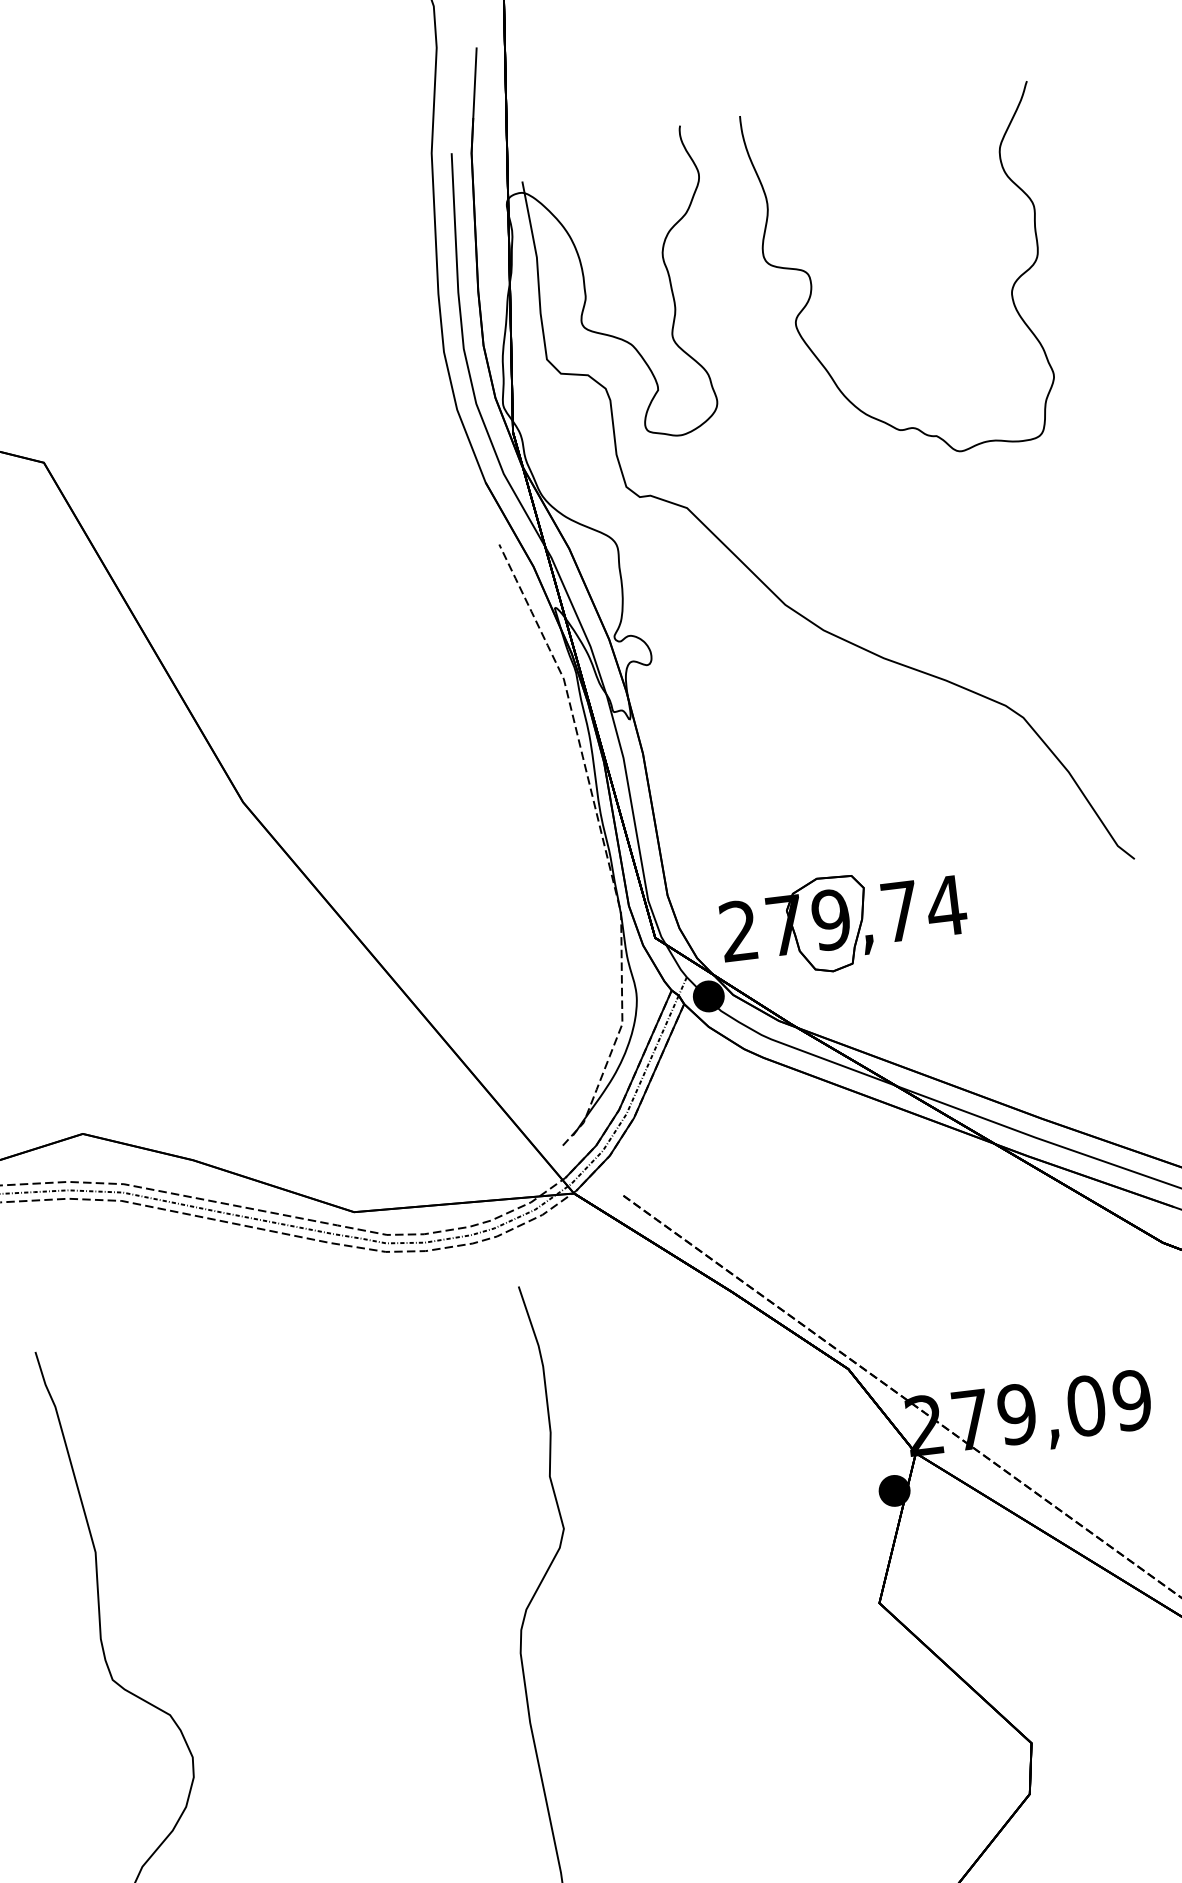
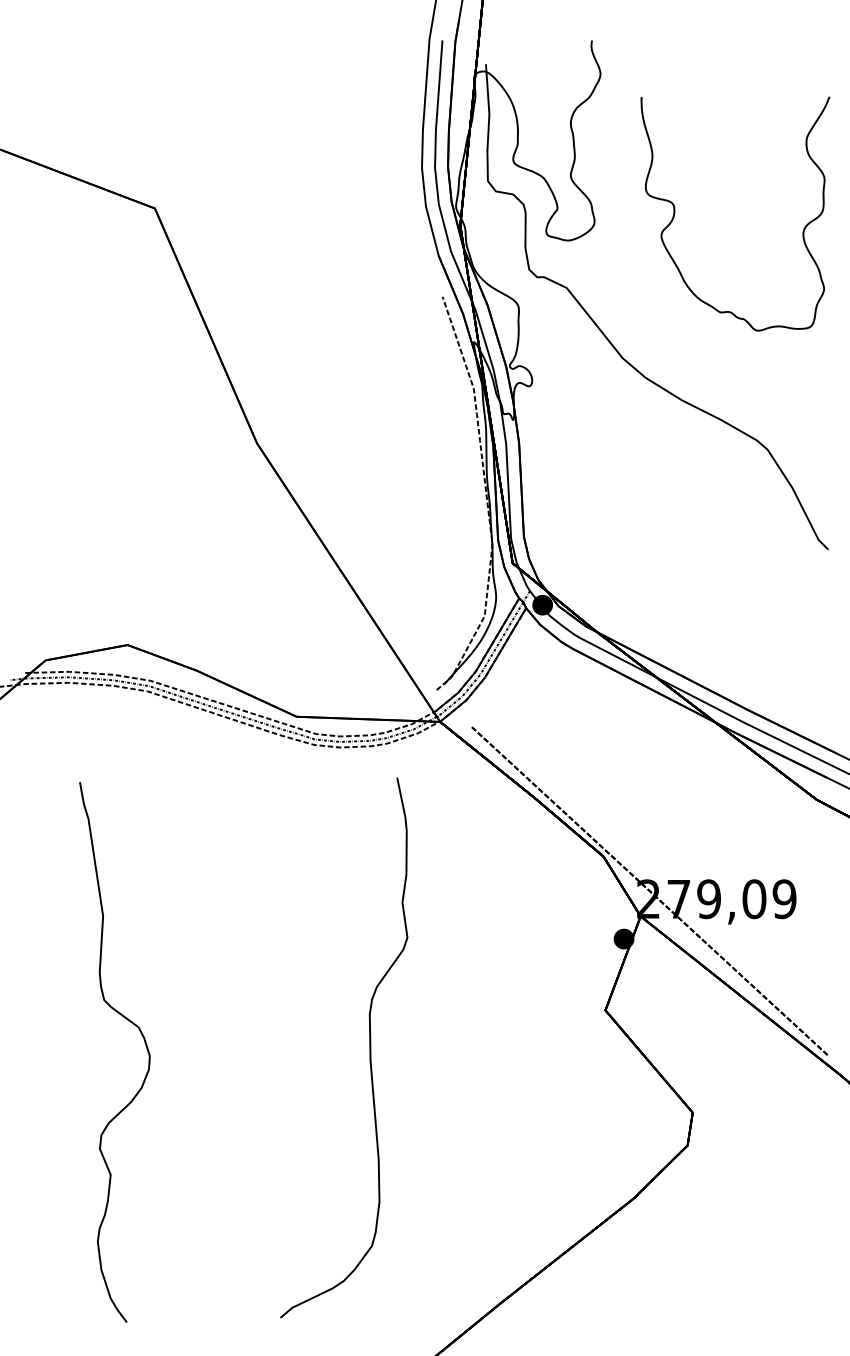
curve: (813, 287) -> (675, 213), moved
part: (843, 921) -> (635, 567), removed

